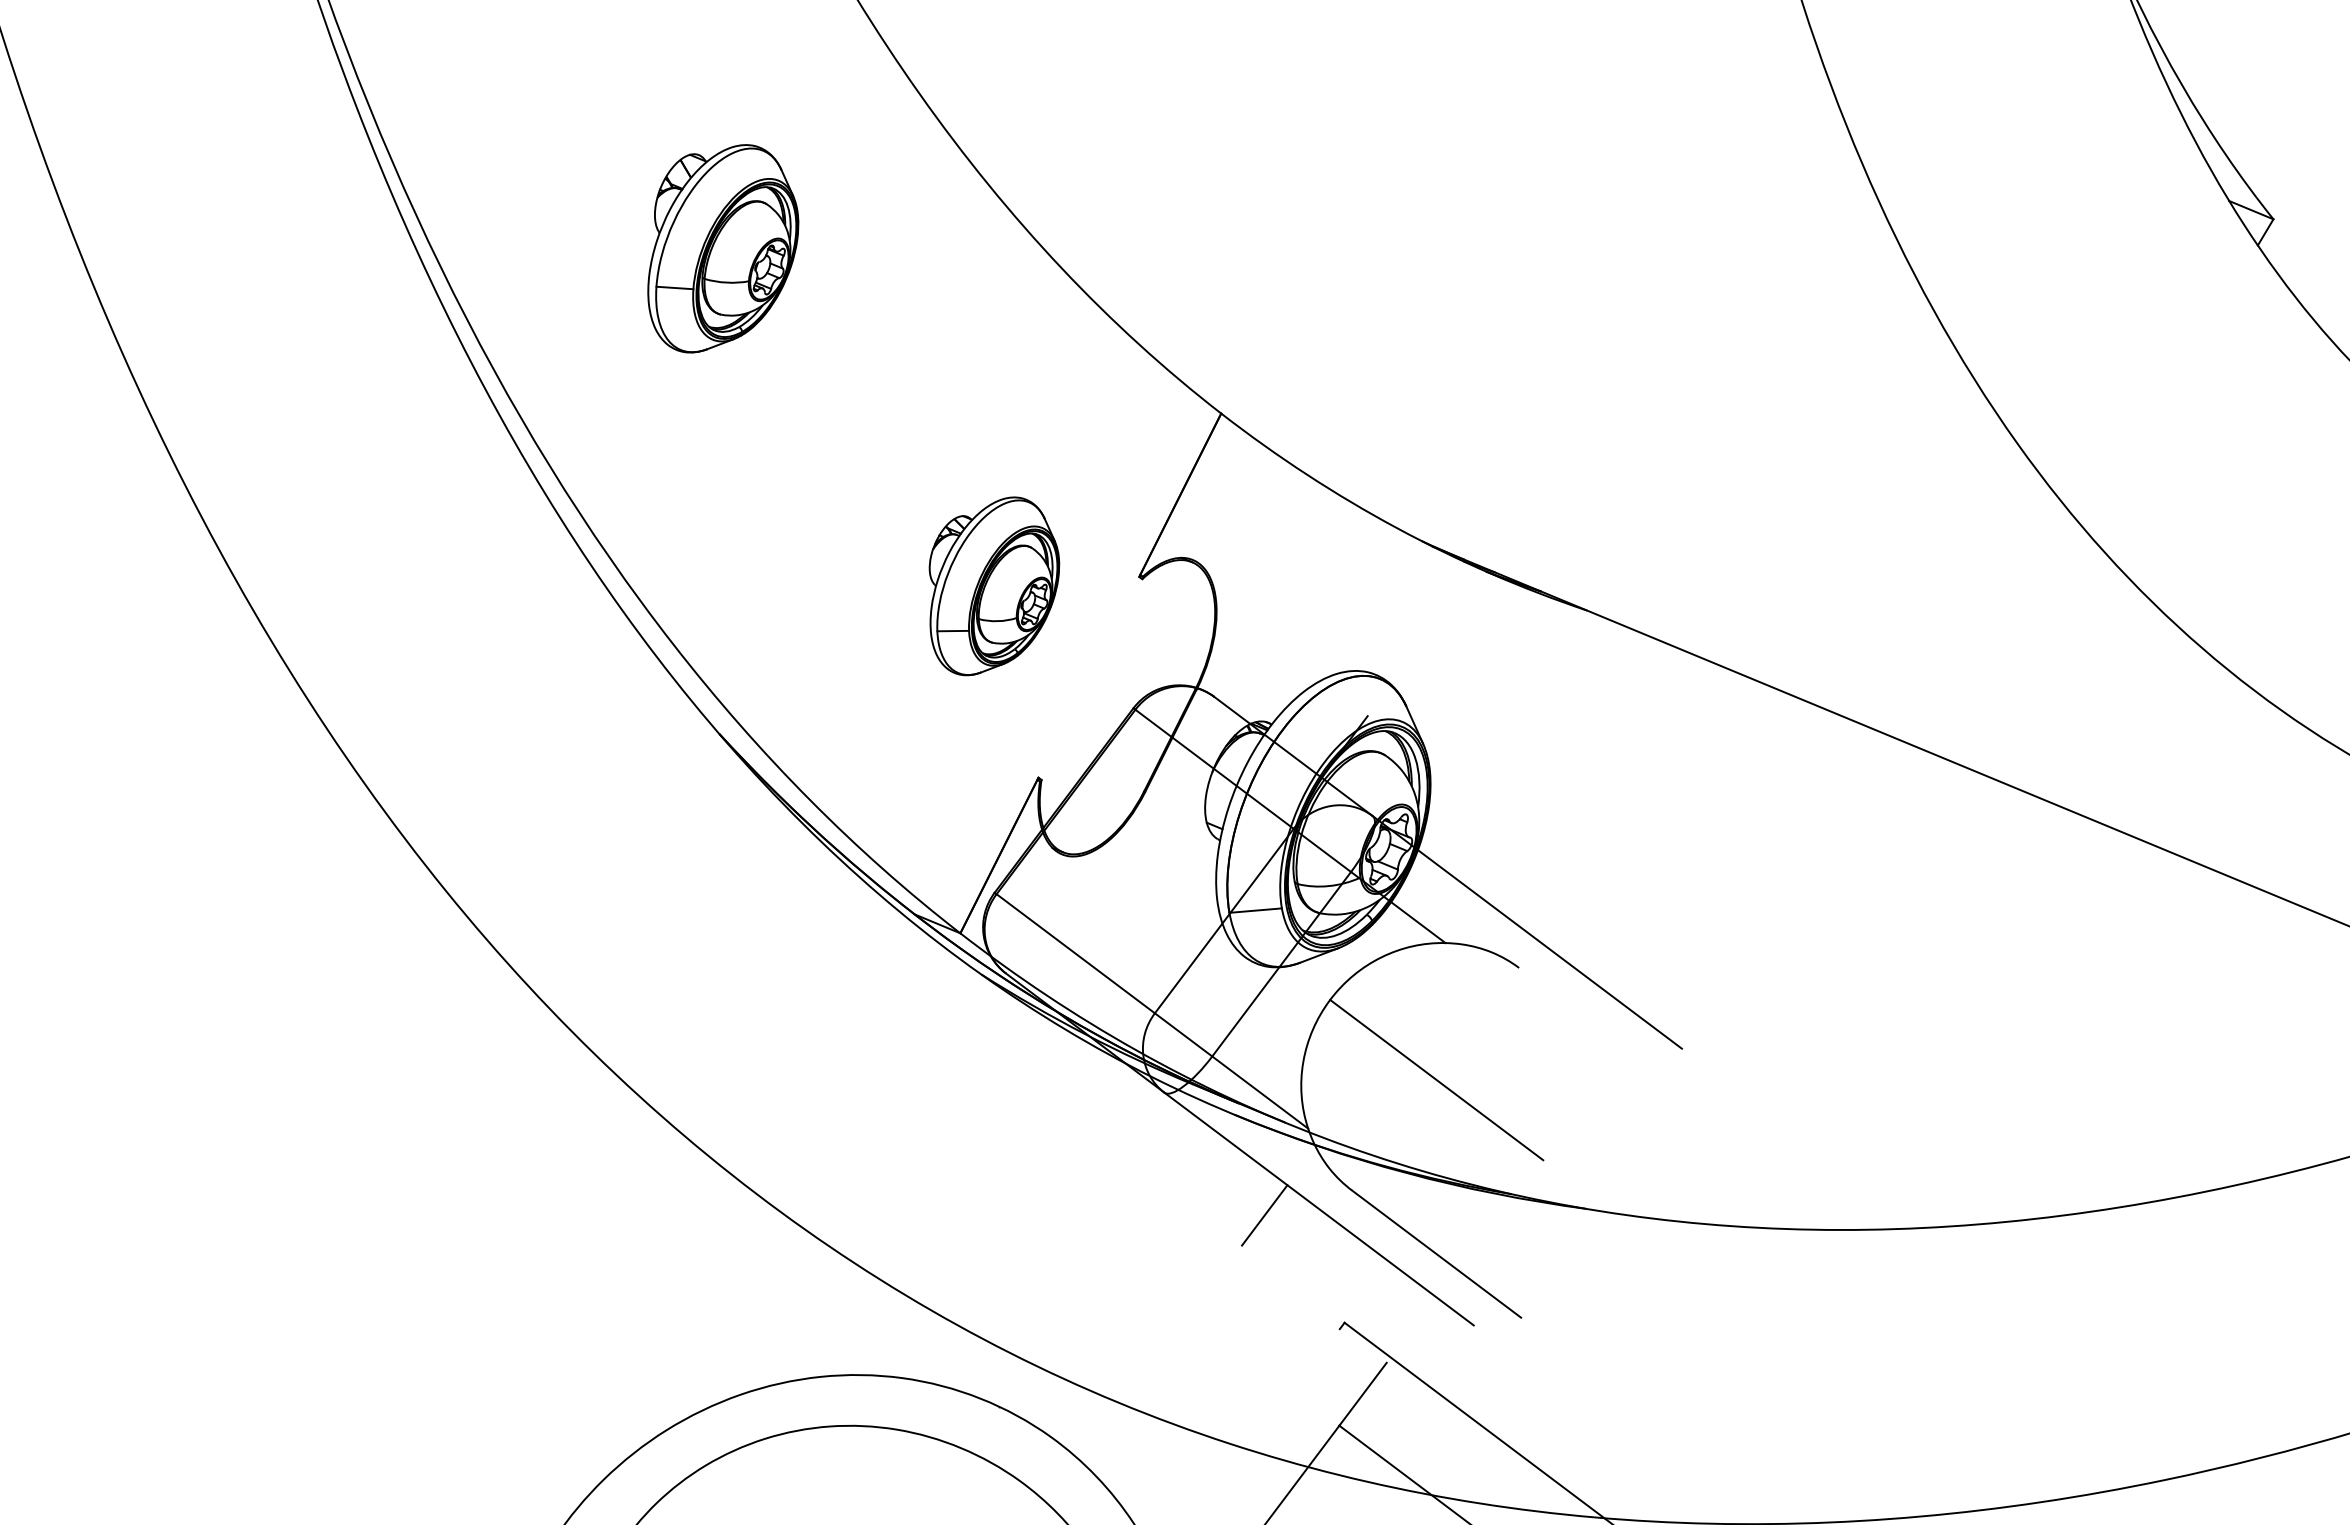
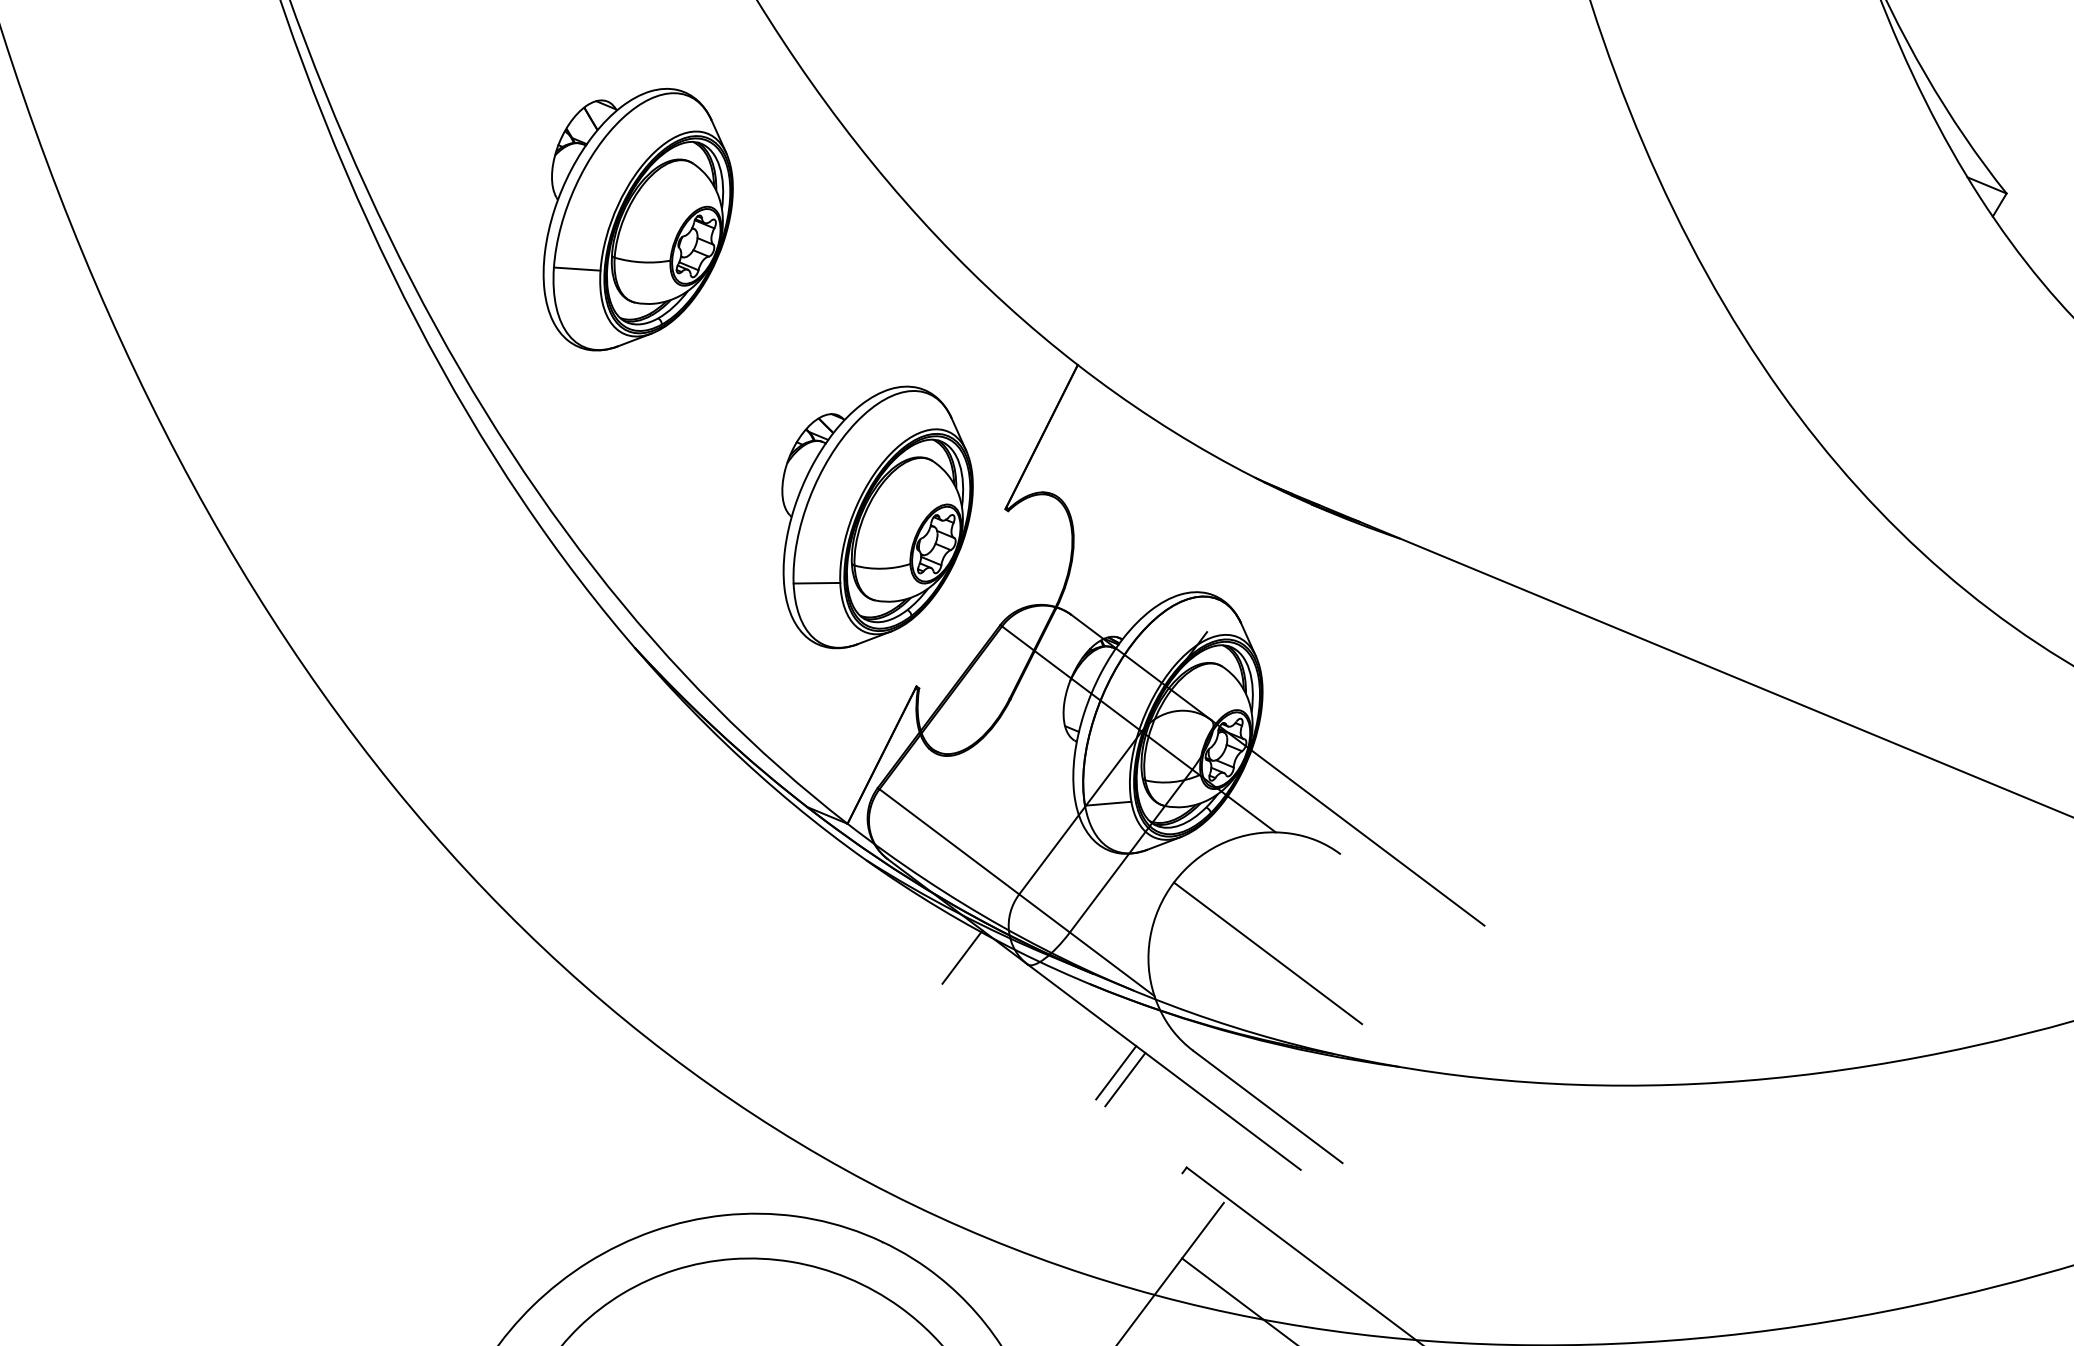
part: (723, 248) -> (638, 219), size x1.43
part: (994, 586) -> (877, 517), size x1.67
line: (1090, 1084) -> (962, 957), added
line: (1274, 1223) -> (1124, 1079), added

